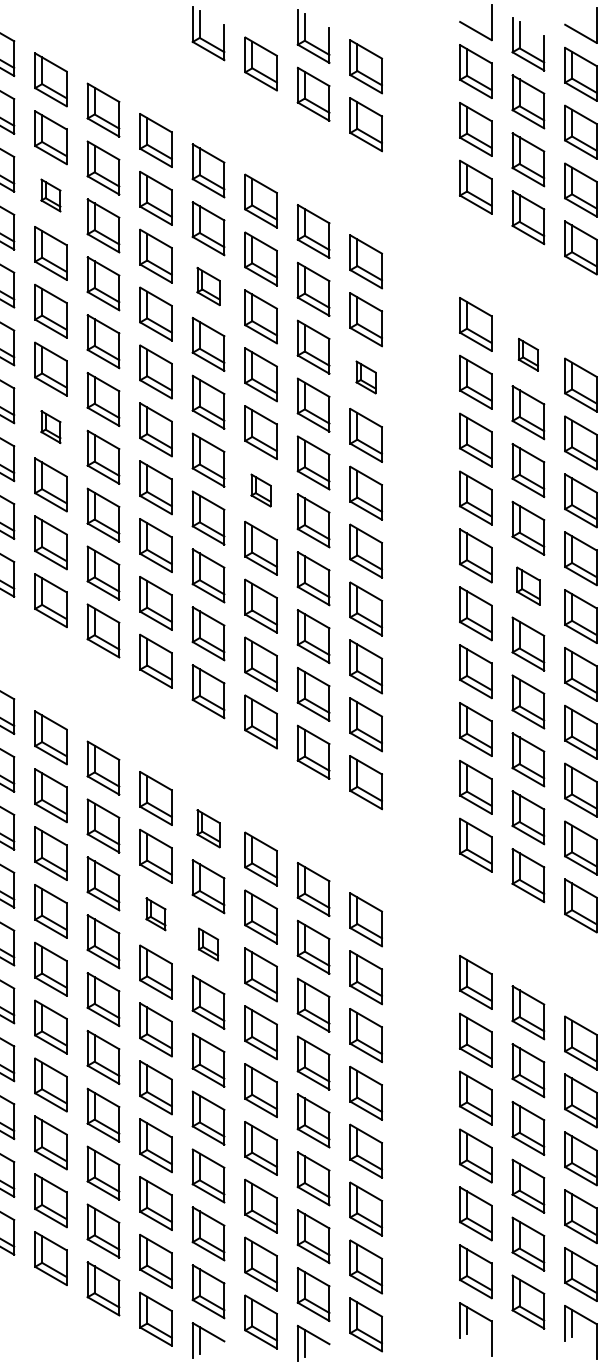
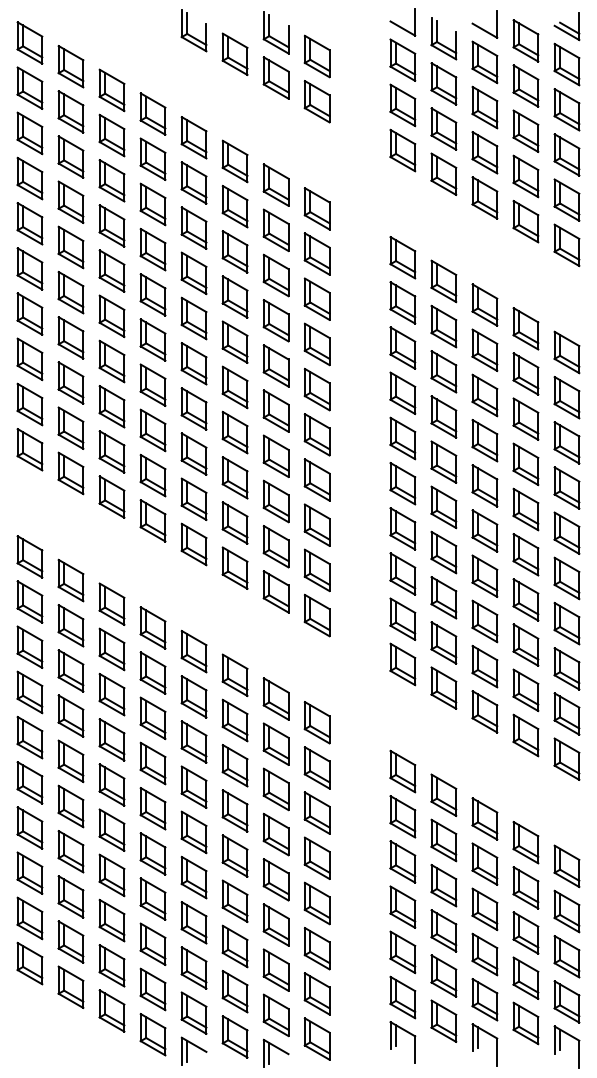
part: (50, 194) -> (70, 156), size x1.67
part: (207, 285) -> (193, 227), size x1.43
part: (527, 354) -> (443, 281), size x1.67
part: (365, 376) -> (316, 298), size x1.67
part: (50, 426) -> (70, 337), size x1.67
part: (260, 490) -> (234, 387), size x1.67
part: (527, 585) -> (443, 461), size x1.43
part: (207, 828) -> (193, 651), size x1.43
part: (155, 914) -> (152, 718), size x1.67
part: (207, 943) -> (193, 741), size x1.67

